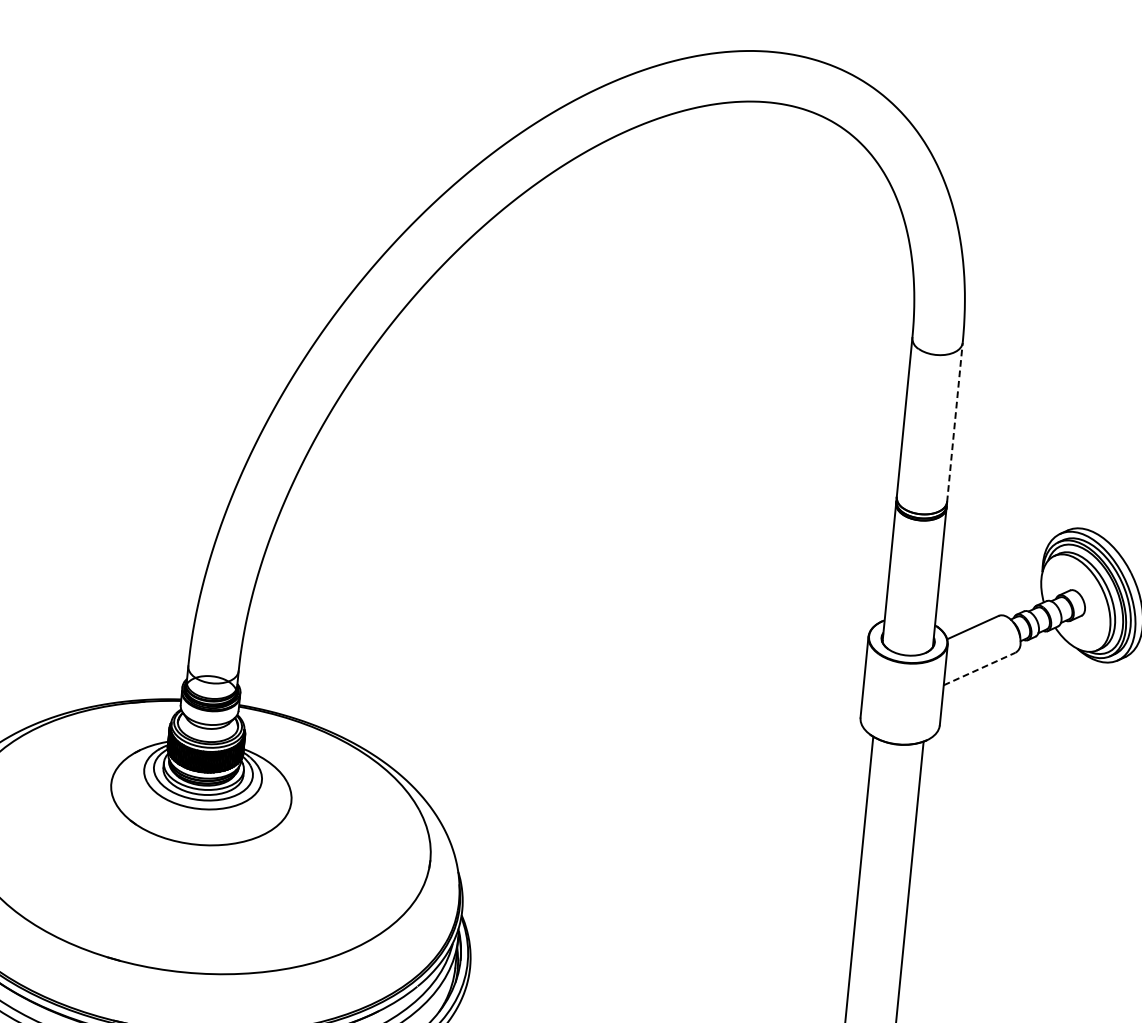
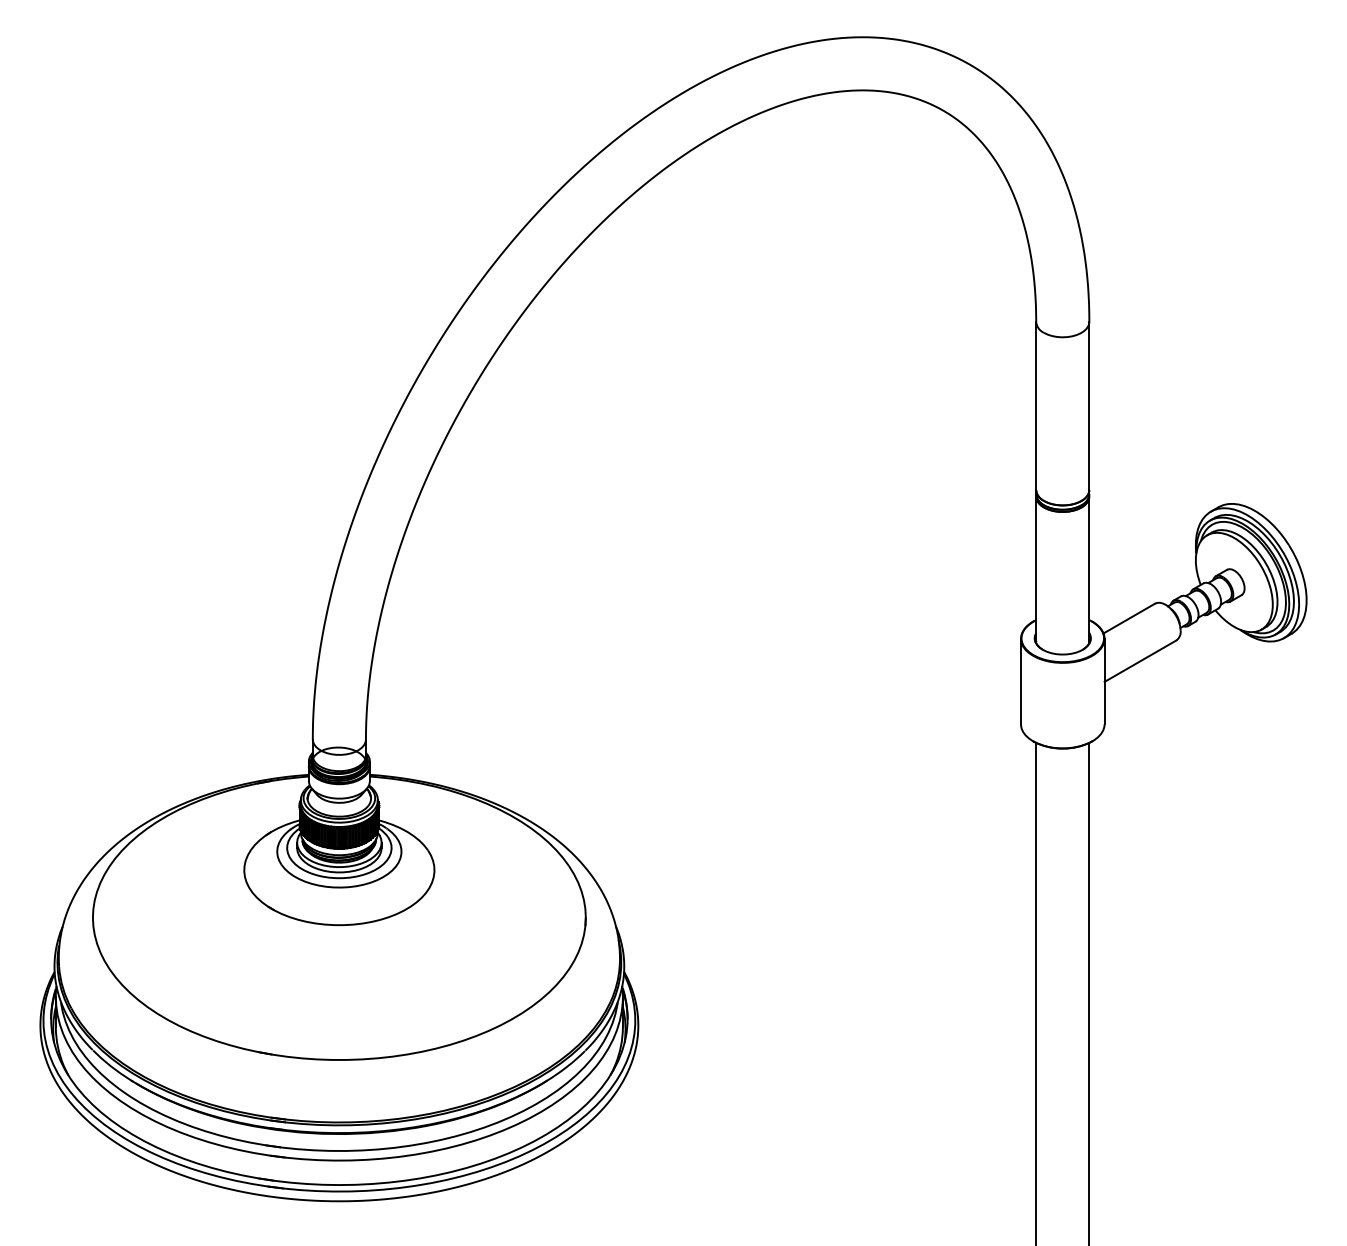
line: (955, 422) -> (1089, 405), dashed -> solid
line: (979, 668) -> (1140, 660), dashed -> solid

